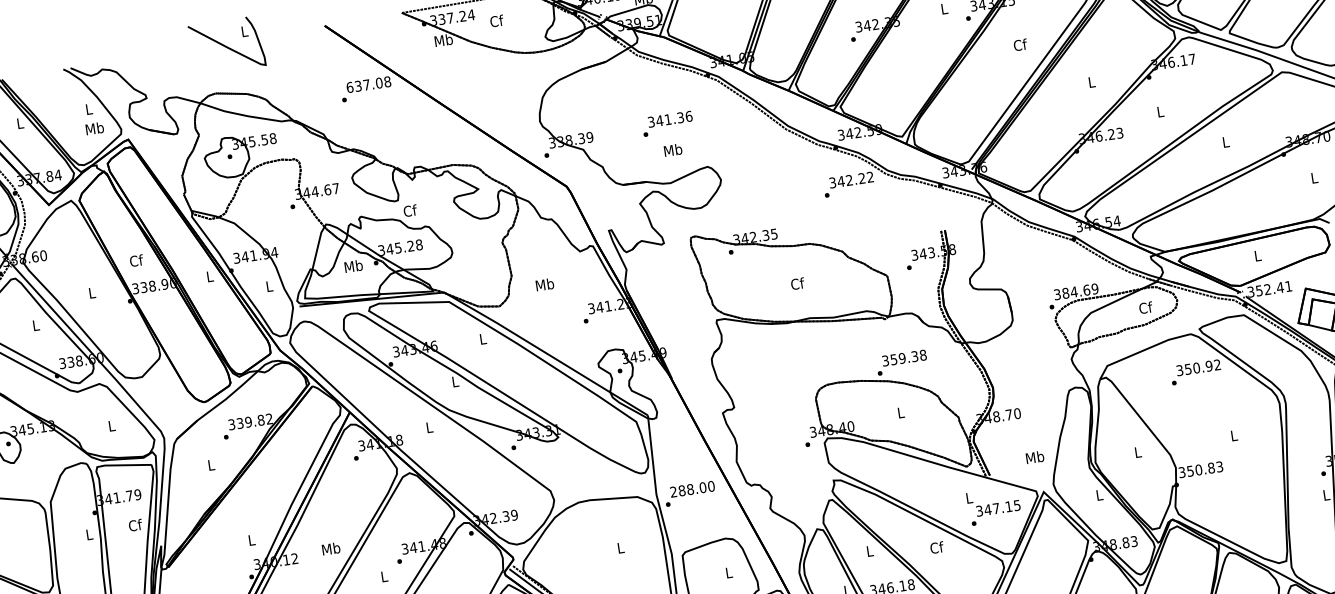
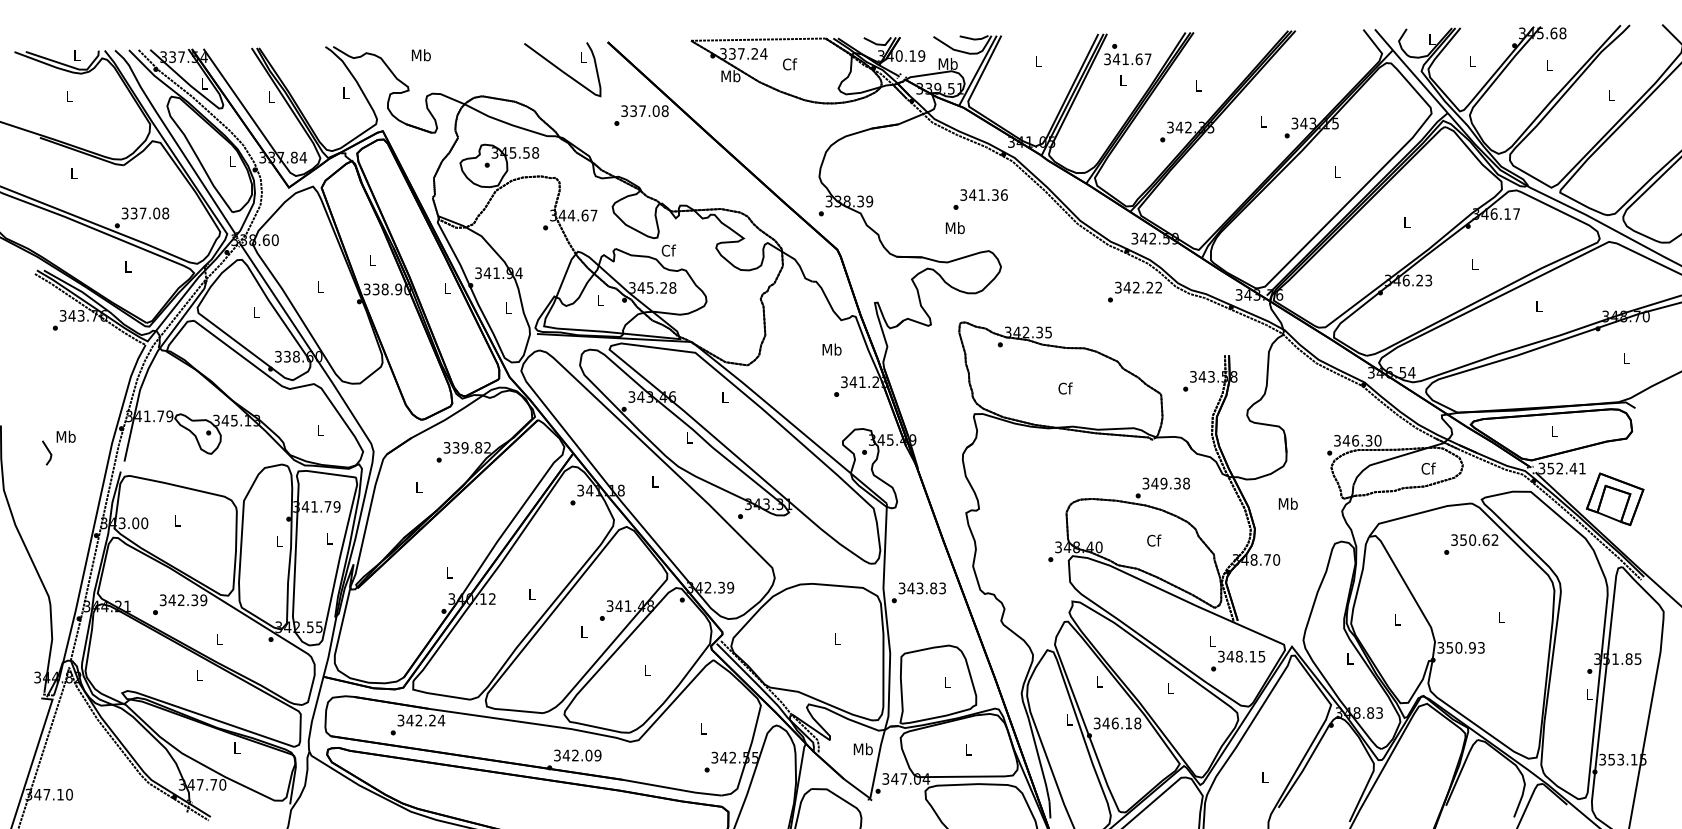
text: (1020, 44) -> (1337, 171), Cf -> L
part: (226, 45) -> (562, 69), moved
text: (349, 86) -> (624, 110), 637.08 -> 337.08
text: (667, 123) -> (980, 199), moved
text: (94, 128) -> (420, 55), moved
text: (136, 261) -> (372, 260), Cf -> L
text: (353, 266) -> (600, 300), Mb -> L
text: (544, 284) -> (831, 349), moved
text: (1079, 291) -> (1361, 440), 384.69 -> 346.30
text: (893, 359) -> (1154, 483), 359.38 -> 349.38
text: (1208, 365) -> (1485, 539), 350.92 -> 350.62
text: (901, 412) -> (1154, 540), L -> Cf
text: (1034, 457) -> (1287, 503), moved
text: (1210, 467) -> (1471, 647), 350.83 -> 350.93
text: (692, 489) -> (922, 588), 288.00 -> 343.83
text: (996, 508) -> (1239, 656), 347.15 -> 348.15
text: (135, 525) -> (329, 538), Cf -> L
text: (936, 547) -> (1170, 688), Cf -> L
text: (330, 549) -> (531, 594), Mb -> L

